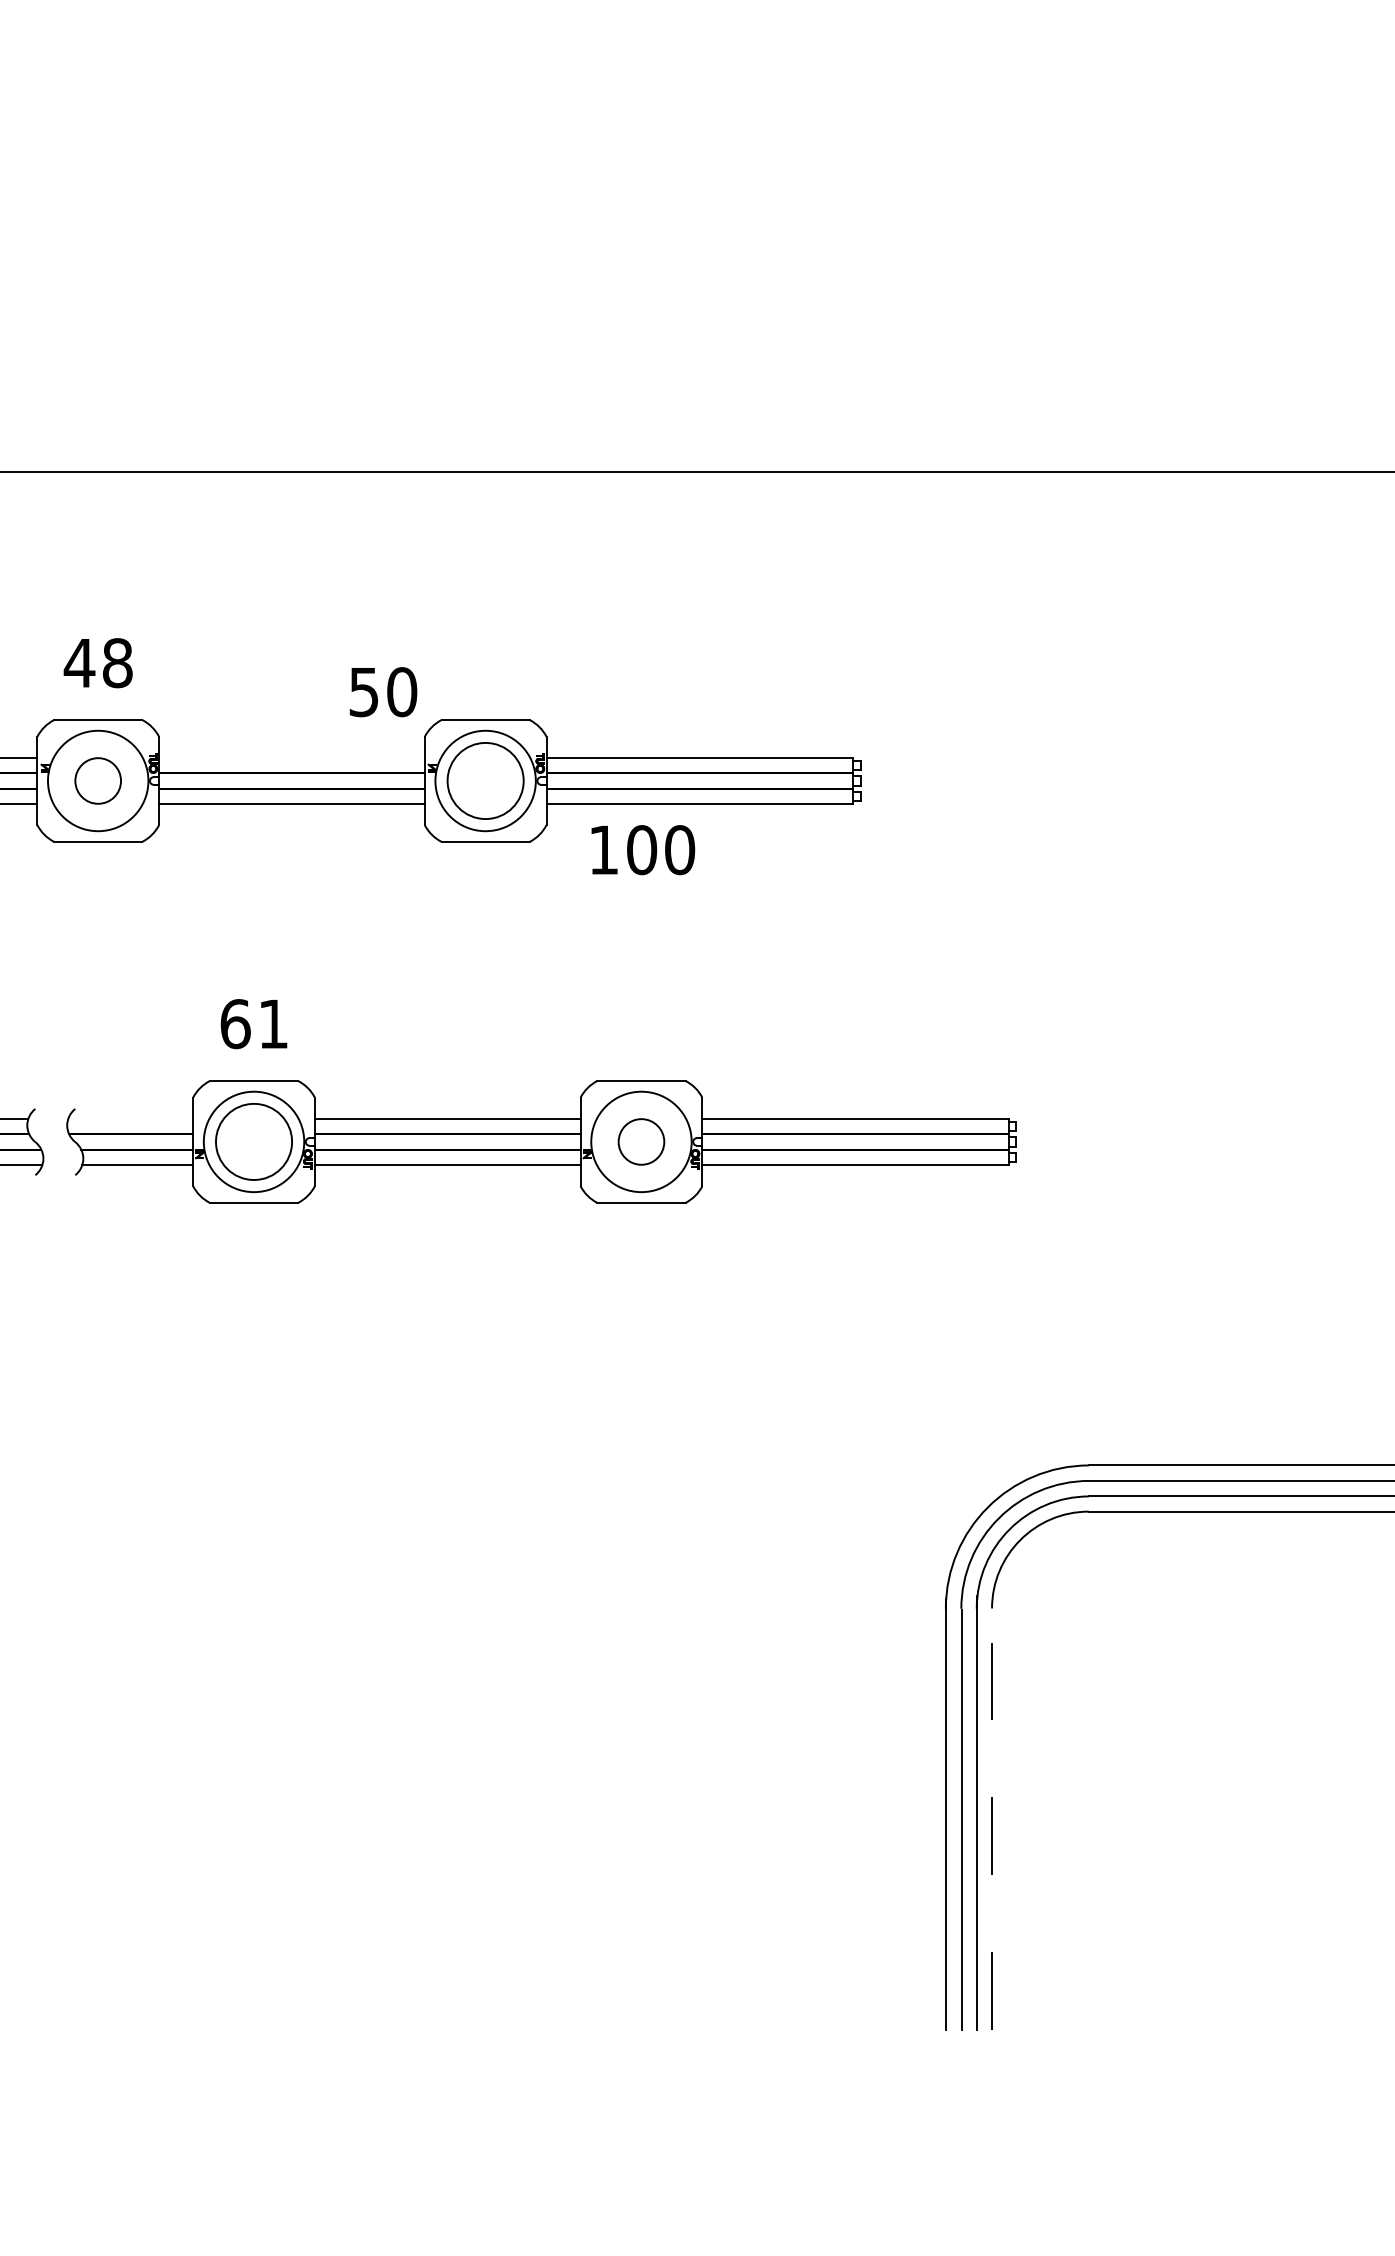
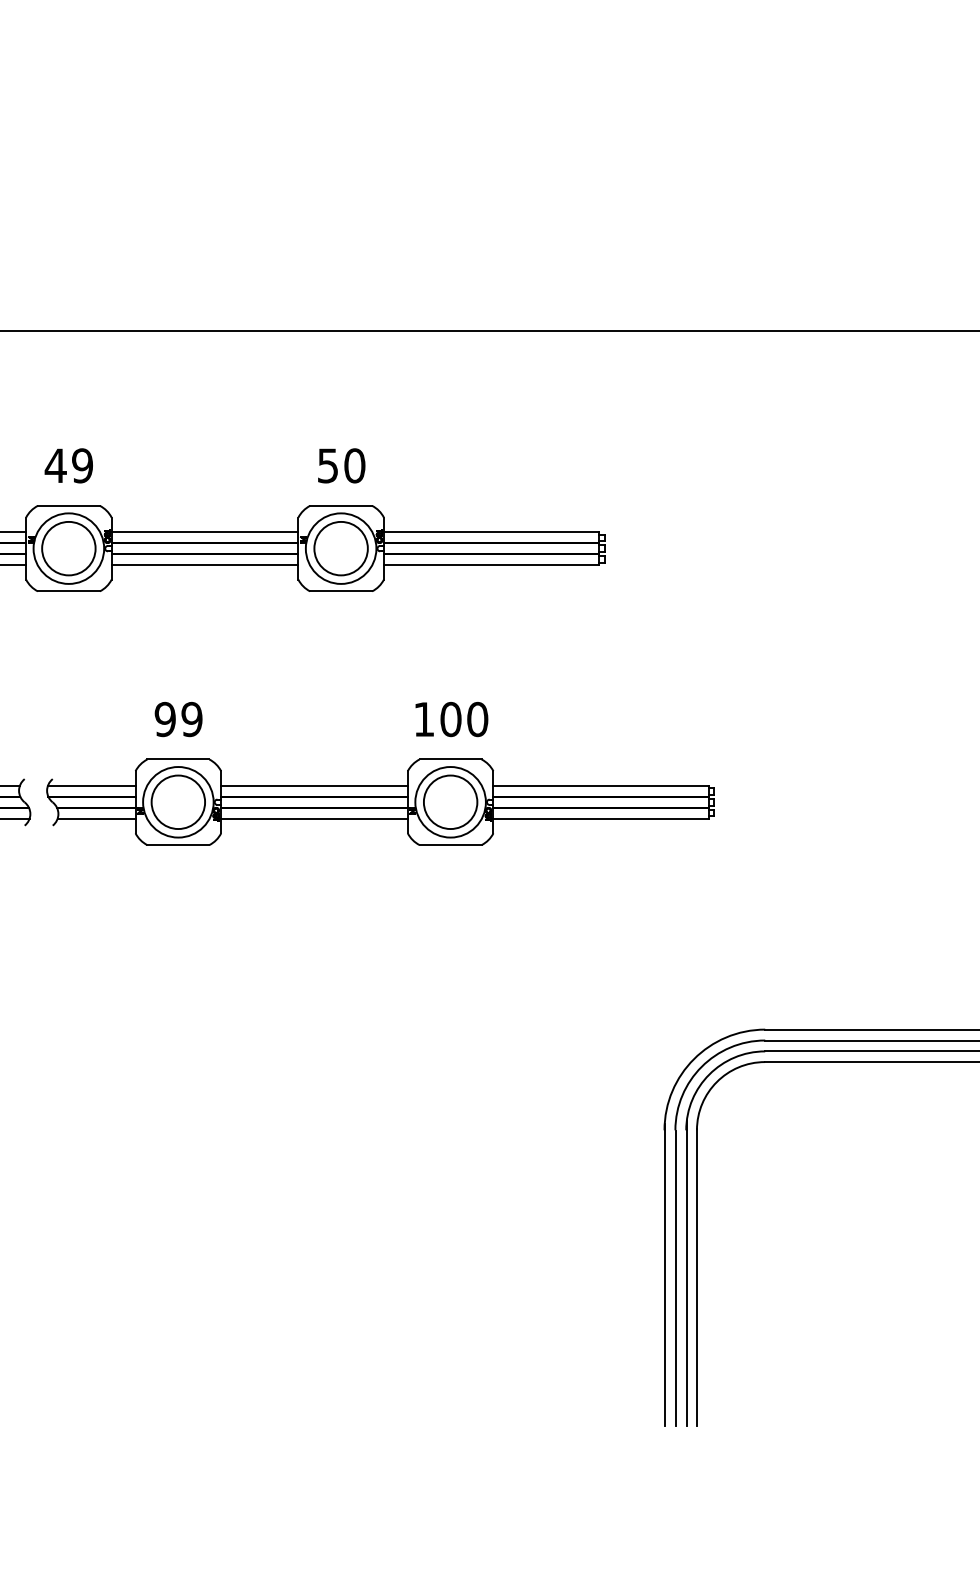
text: (117, 663) -> (82, 466), 48 -> 49
text: (383, 692) -> (341, 466), moved
line: (291, 757) -> (204, 532), added
circle: (98, 780) -> (69, 548), size x1.67
text: (643, 850) -> (452, 719), moved
text: (254, 1024) -> (178, 719), 61 -> 99
line: (130, 1118) -> (91, 785), added
circle: (641, 1141) -> (450, 801), size x1.67
line: (992, 1818) -> (697, 1277), dashed -> solid

